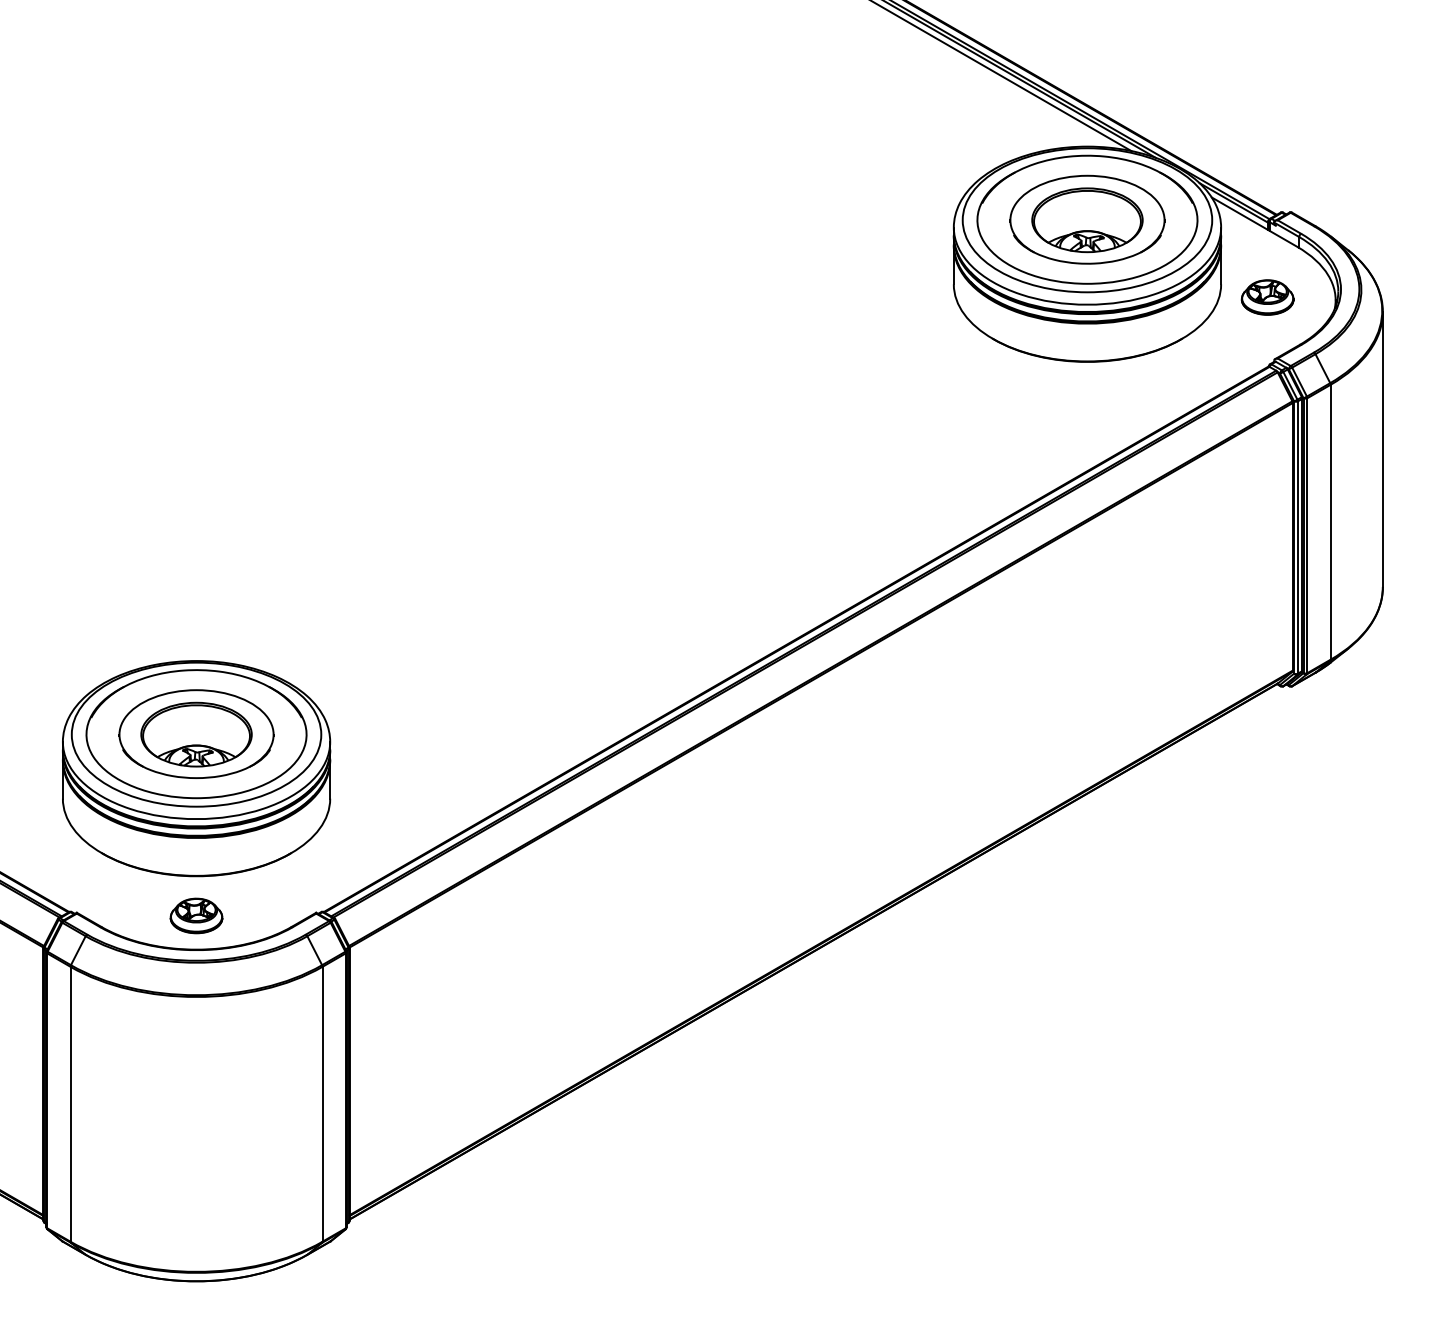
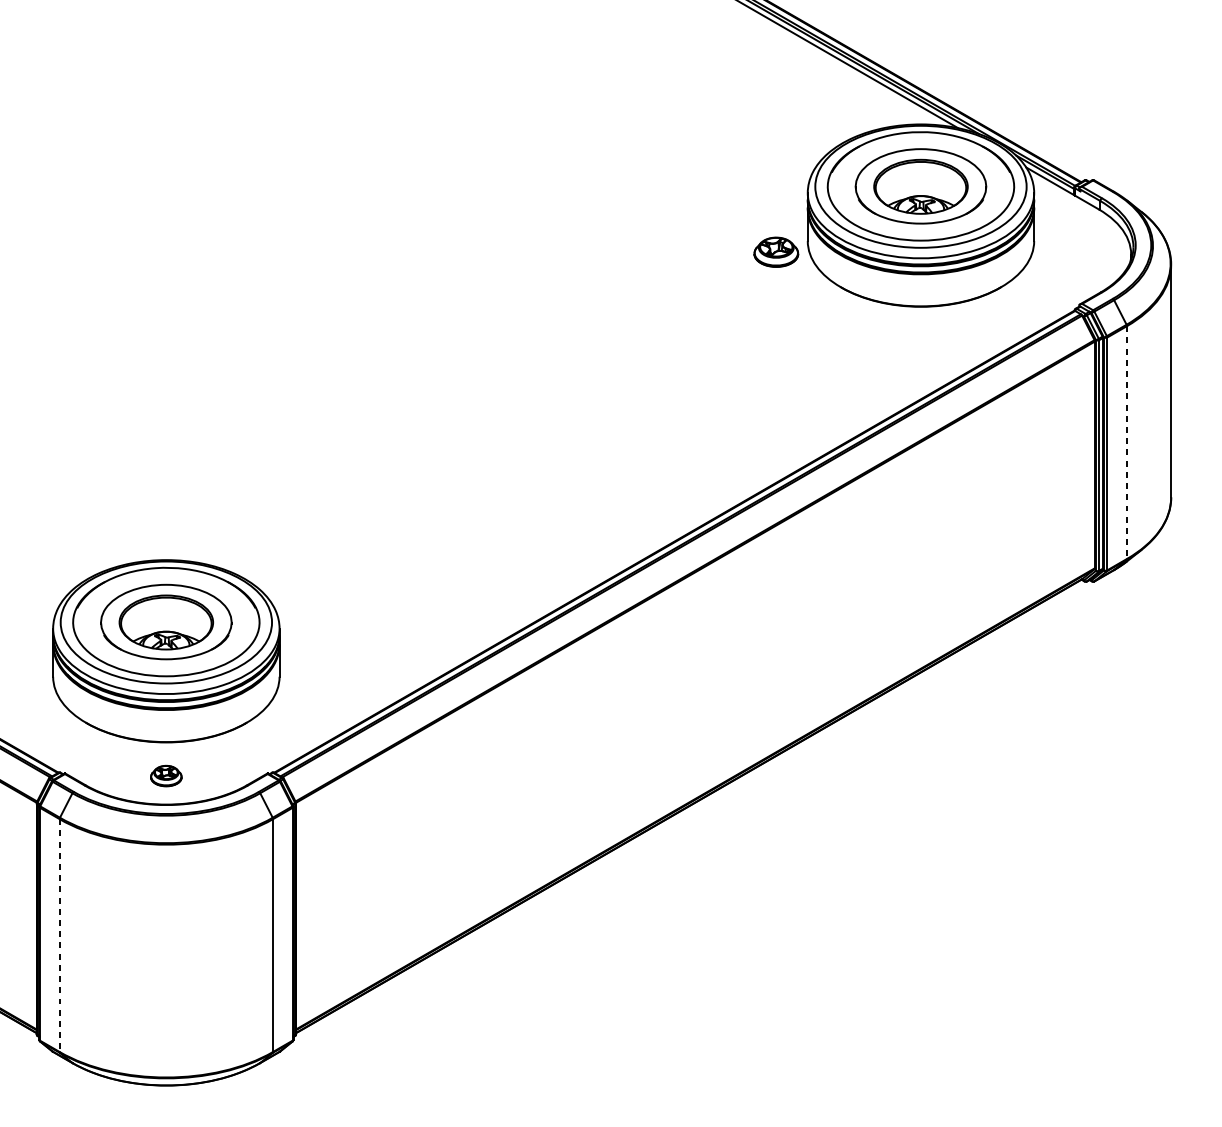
part: (1267, 297) -> (776, 252), moved
line: (1330, 522) -> (1126, 442), solid -> dashed
part: (196, 915) -> (166, 775), size x0.7
line: (70, 1104) -> (59, 935), solid -> dashed

